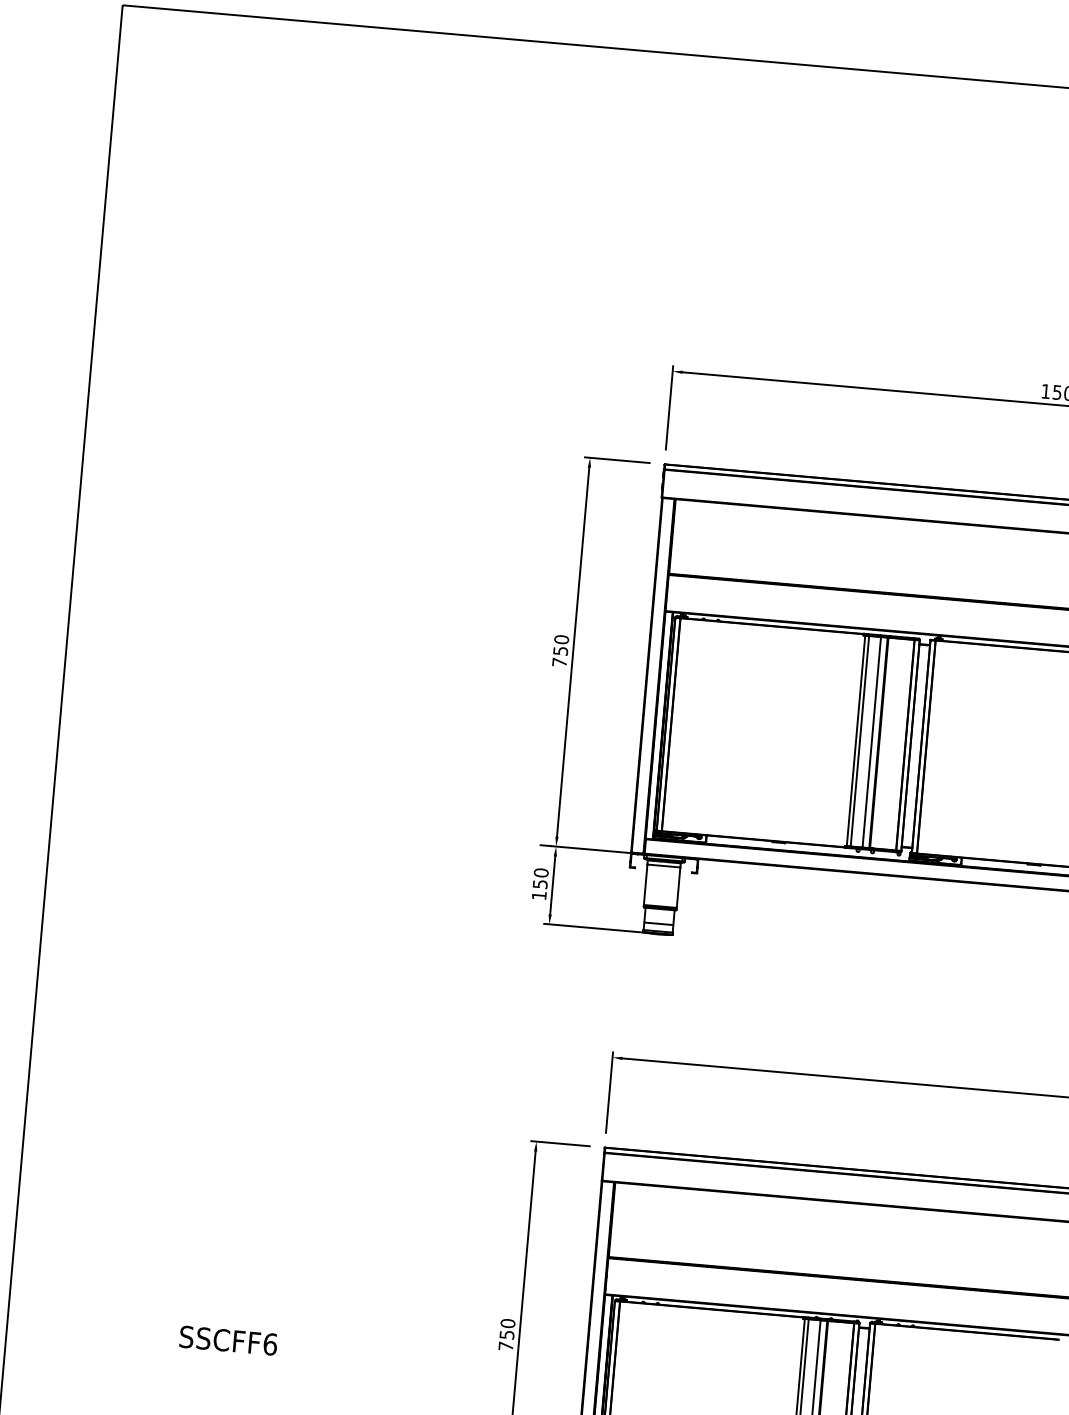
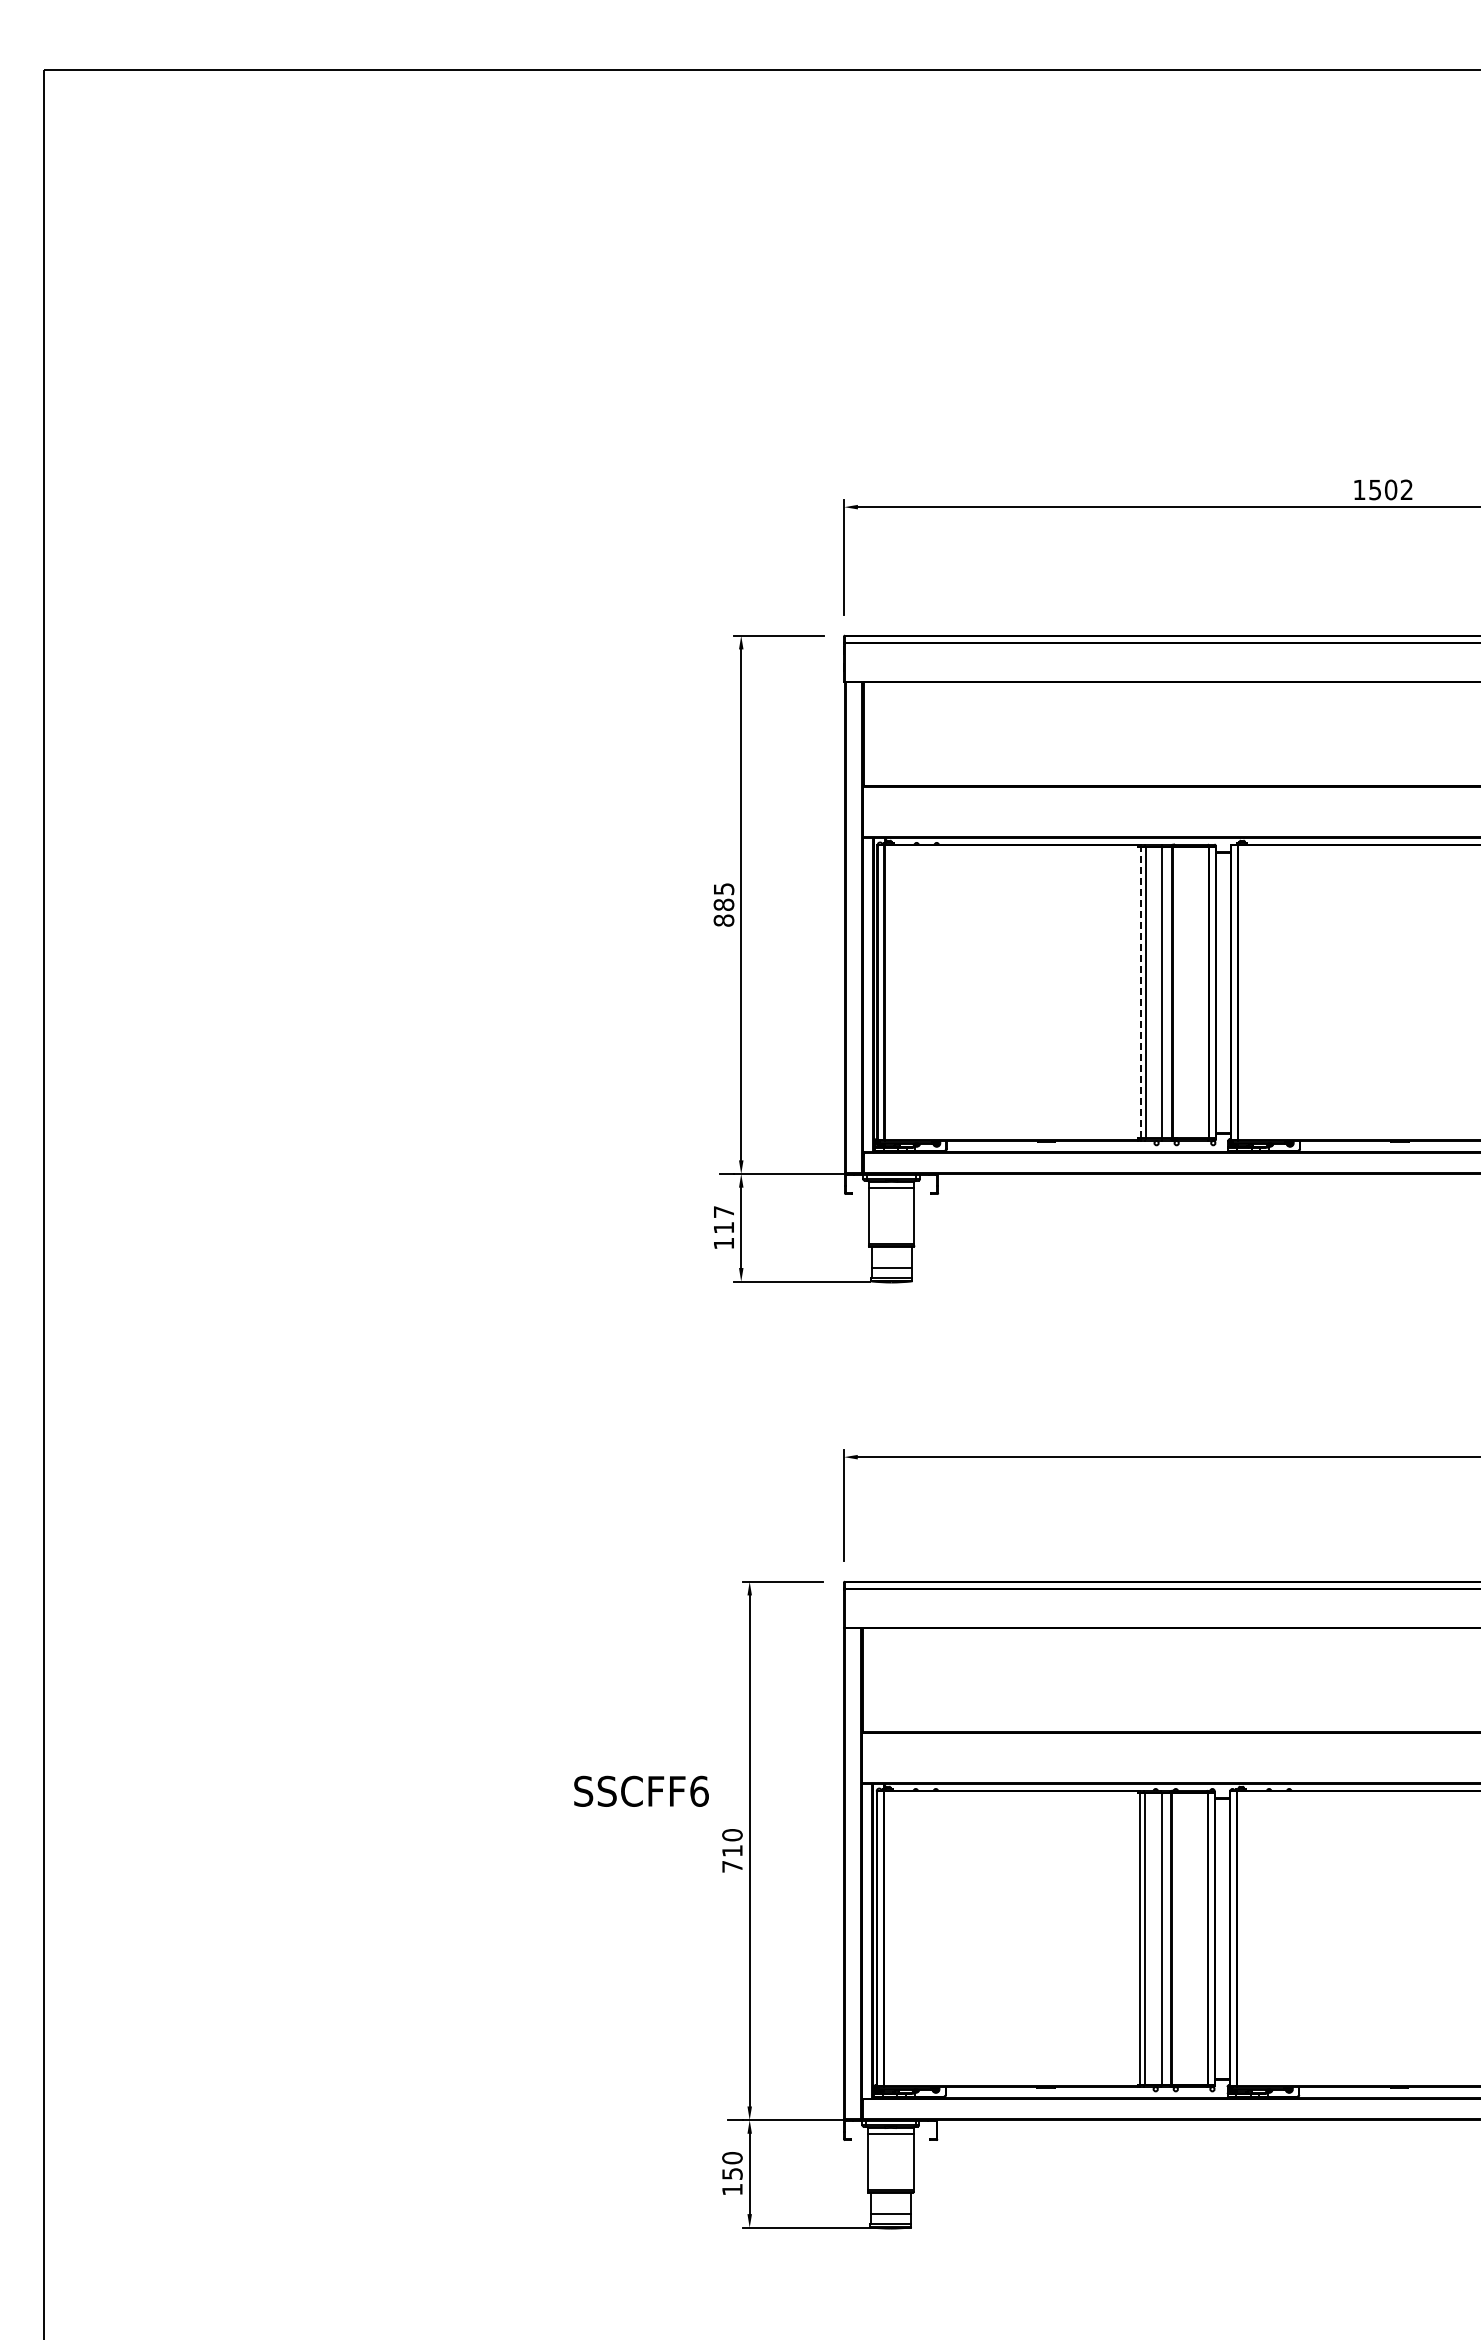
text: (560, 650) -> (723, 904), 750 -> 885
line: (855, 740) -> (1140, 992), solid -> dashed
text: (540, 878) -> (723, 1219), 150 -> 117
text: (507, 1334) -> (732, 1850), 750 -> 710
text: (228, 1340) -> (641, 1790), moved

